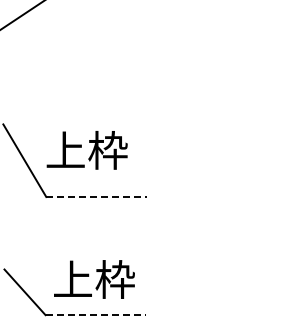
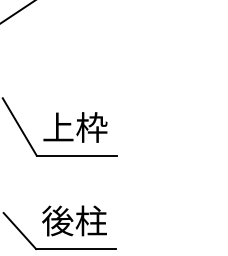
text: (86, 150) -> (74, 127), moved
line: (97, 197) -> (77, 156), dashed -> solid
text: (94, 279) -> (74, 220), 上枠 -> 後柱
line: (96, 315) -> (76, 249), dashed -> solid

